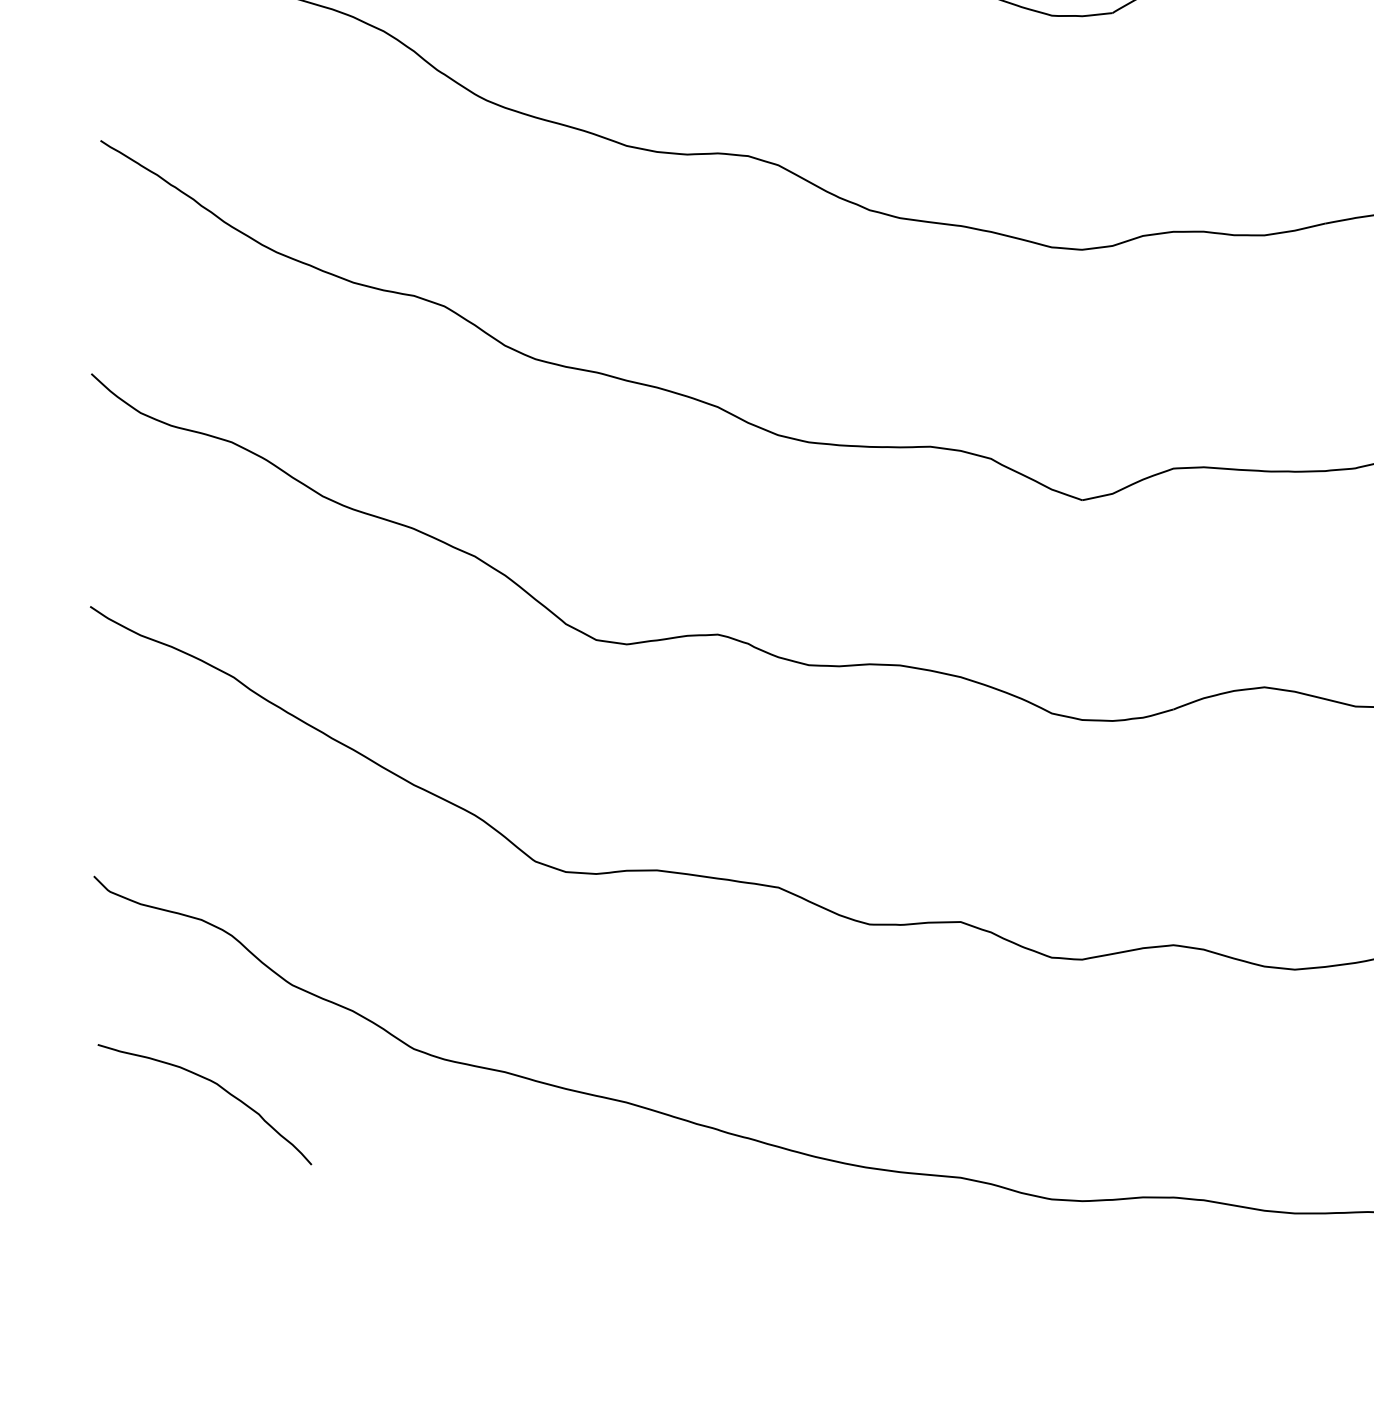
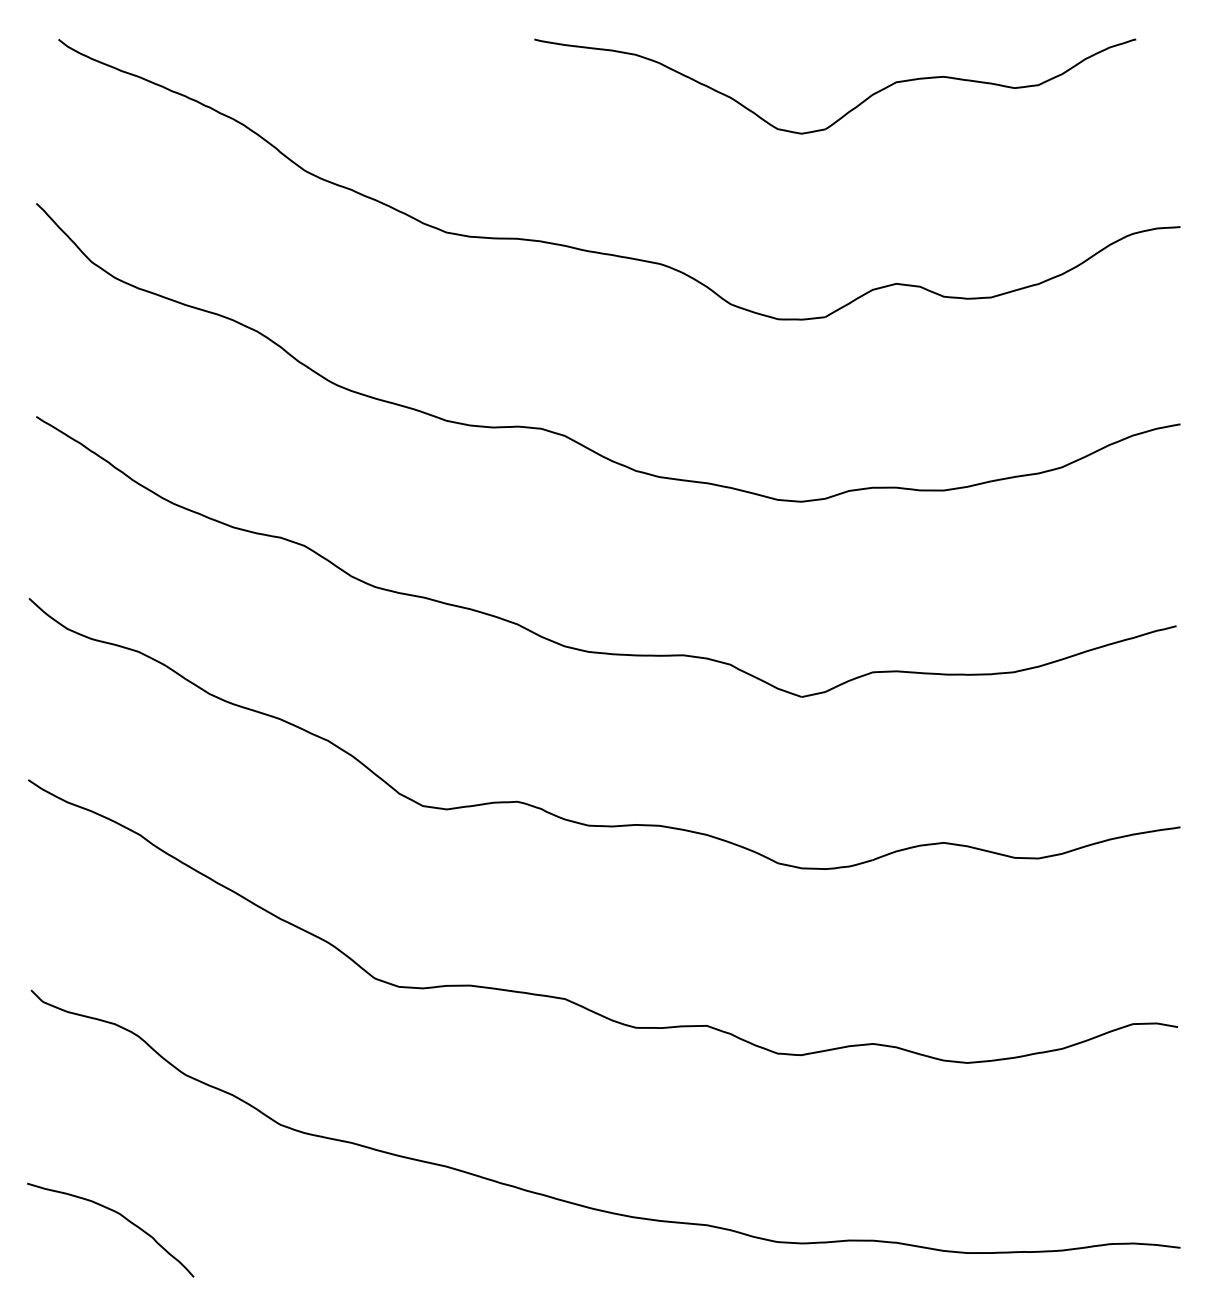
curve: (220, 1088) -> (122, 1217), moved

